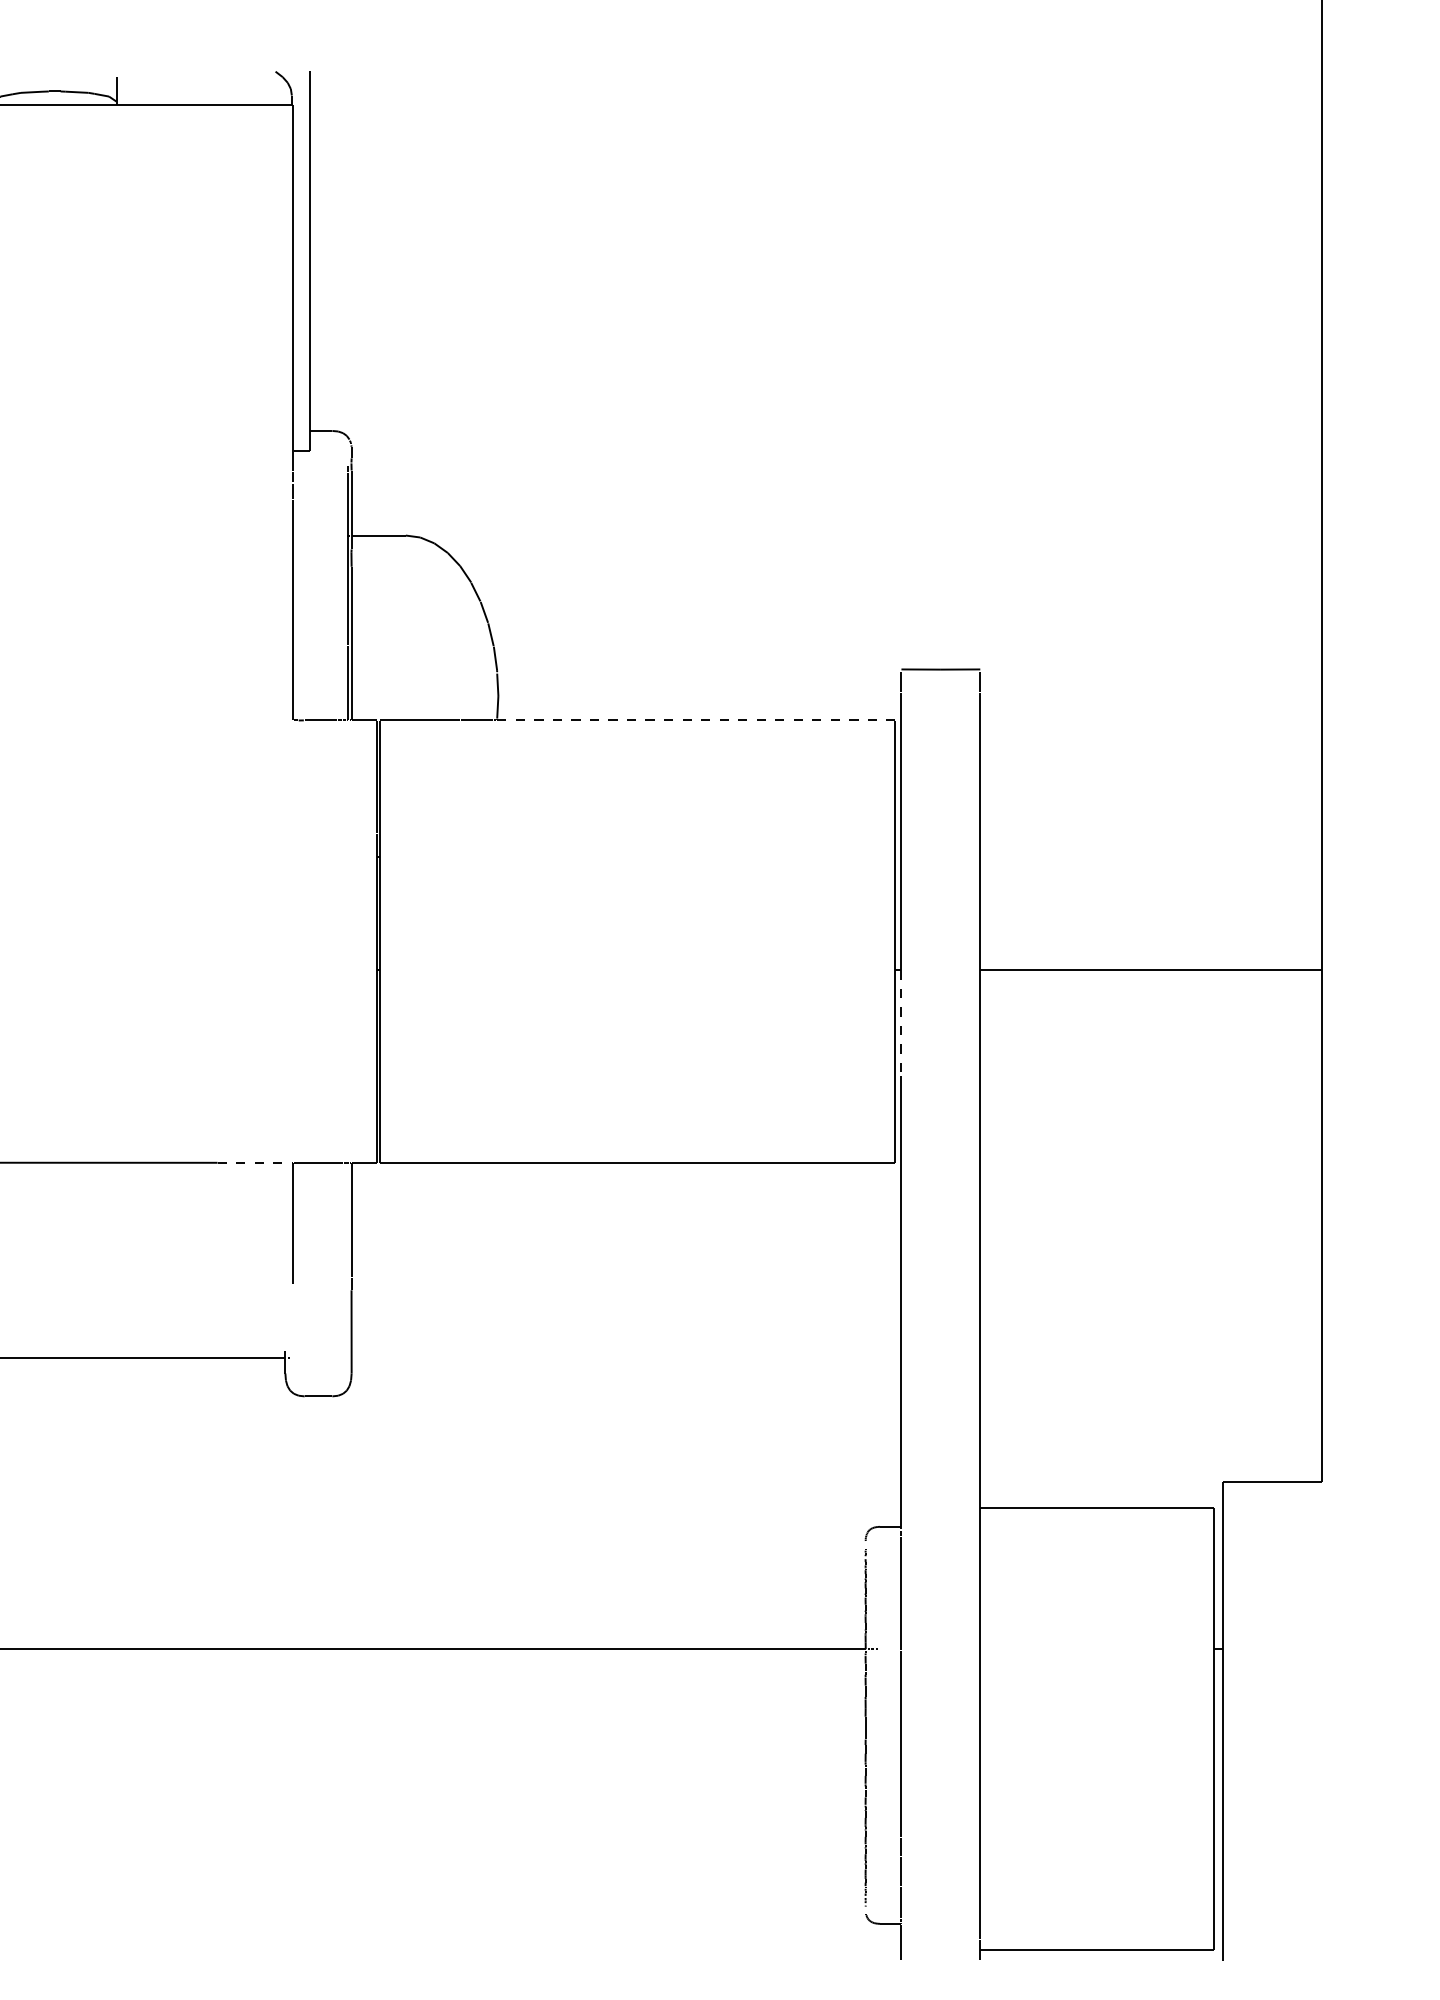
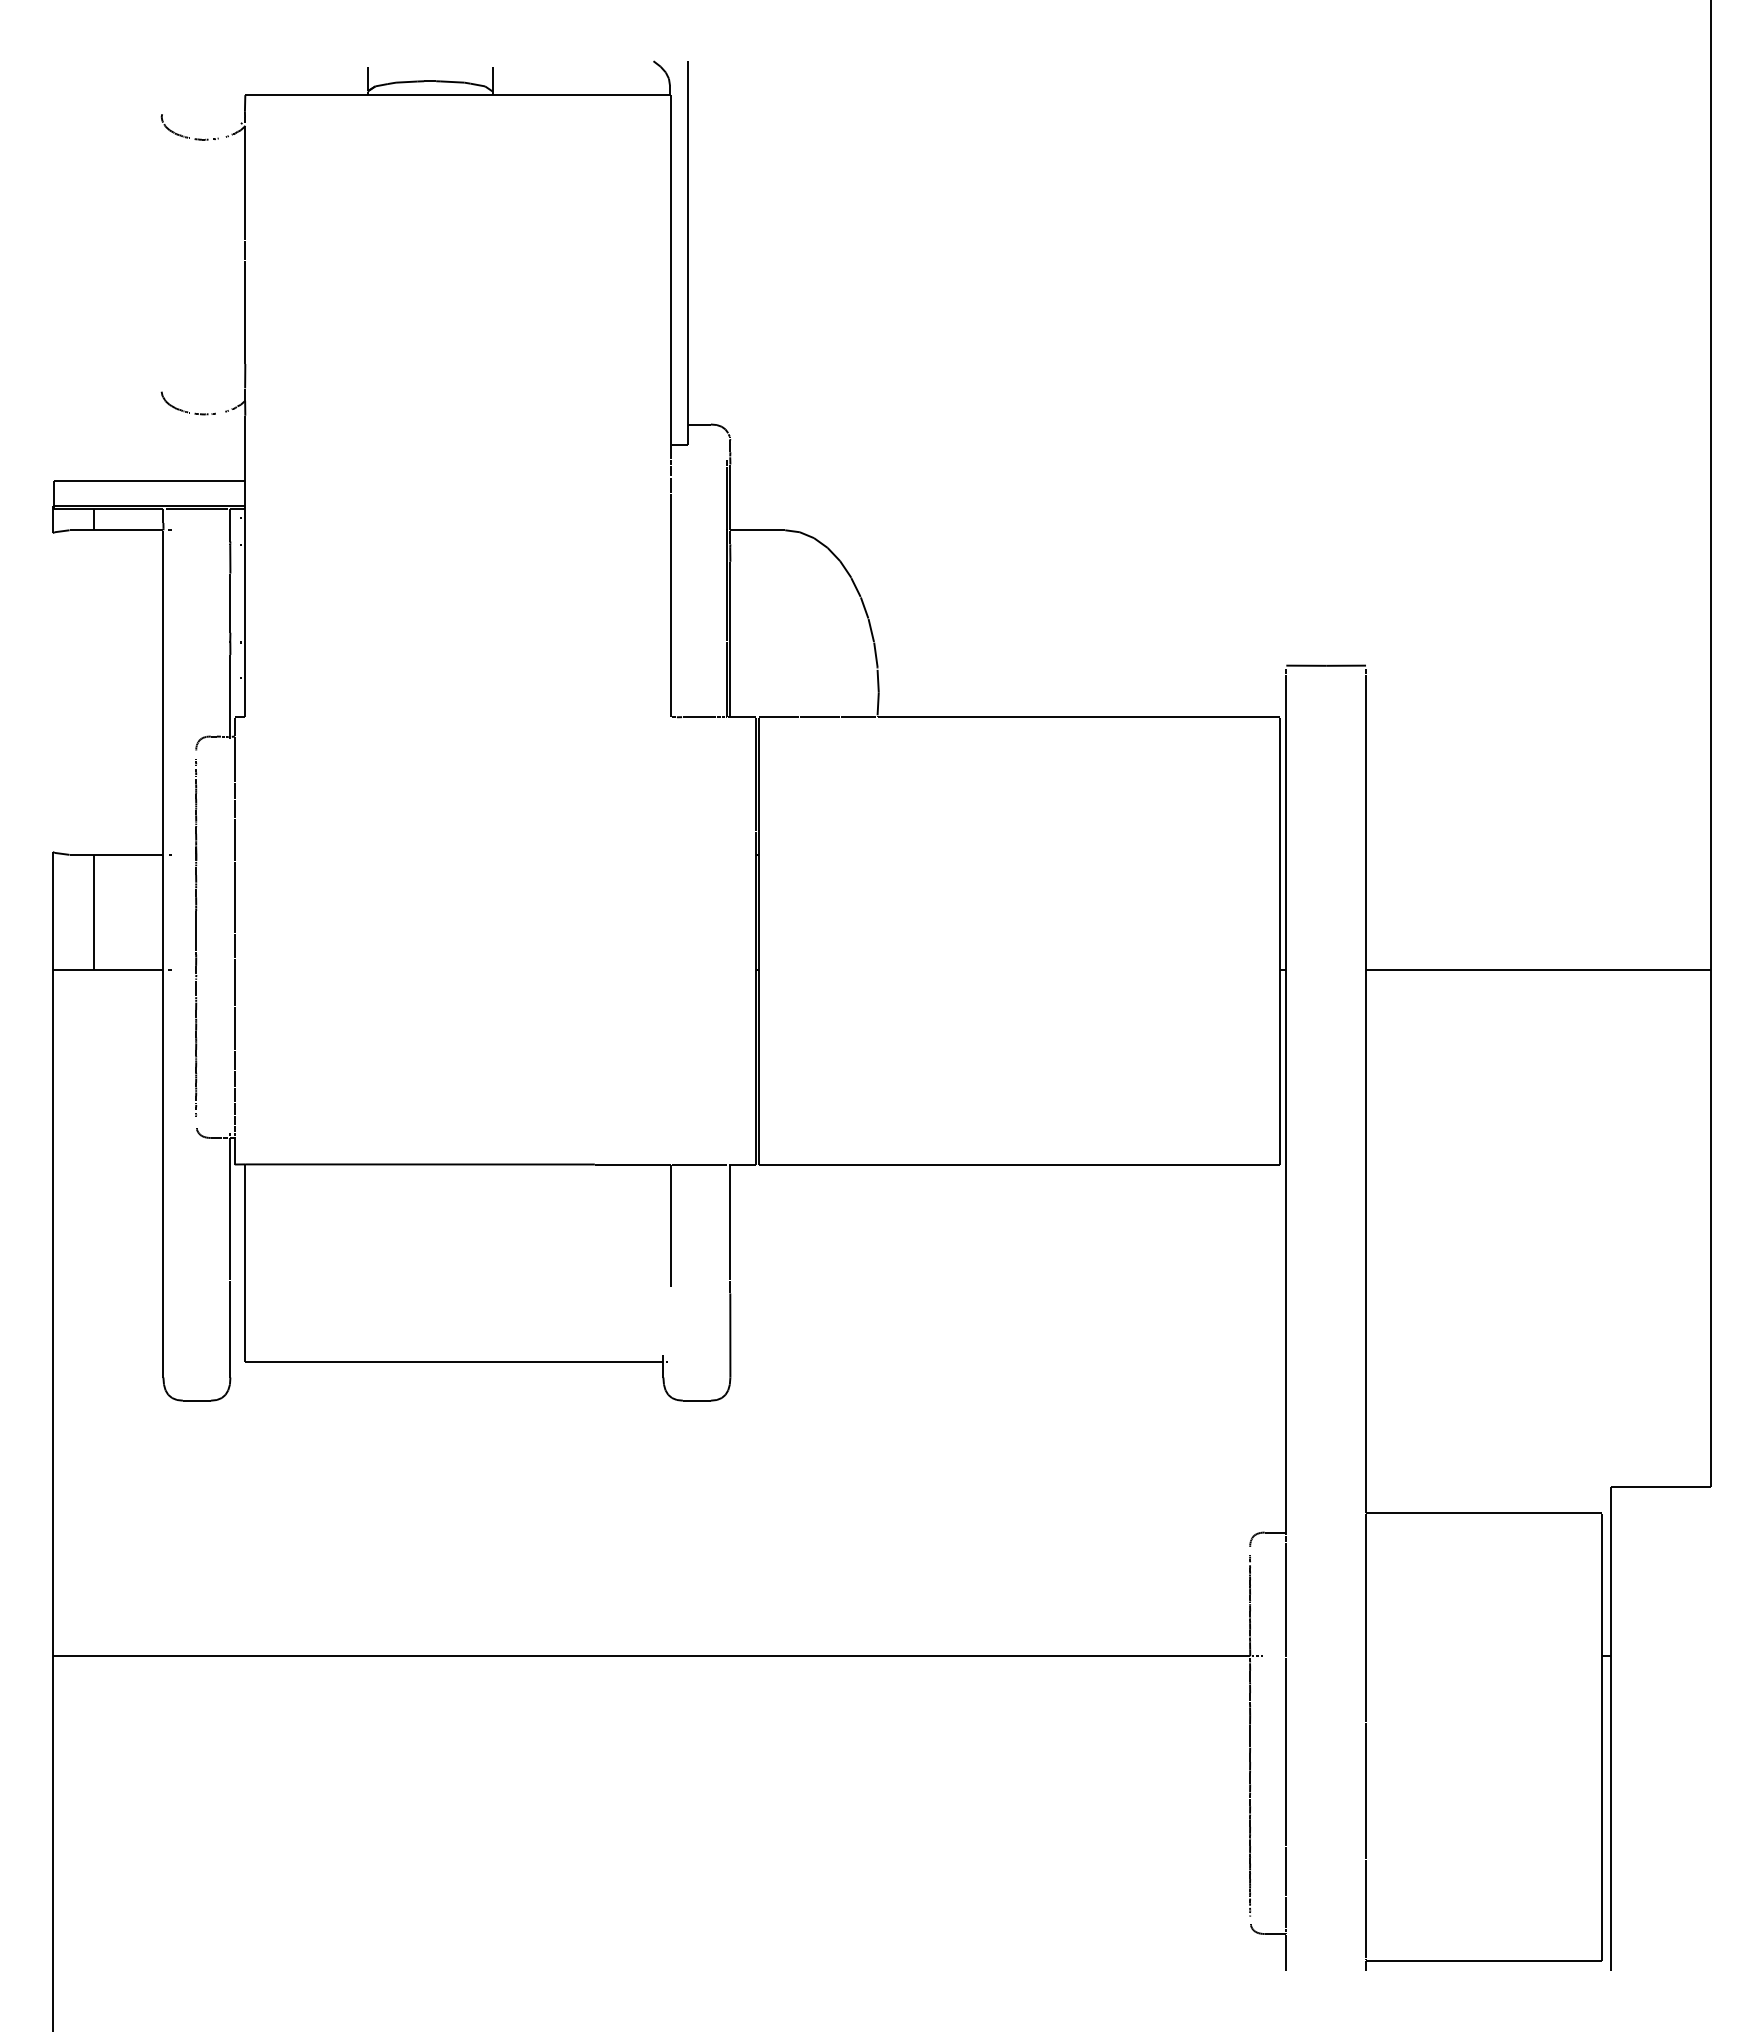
line: (696, 720) -> (1079, 717), dashed -> solid
line: (901, 1023) -> (1286, 1023), dashed -> solid
line: (255, 1162) -> (633, 1164), dashed -> solid

